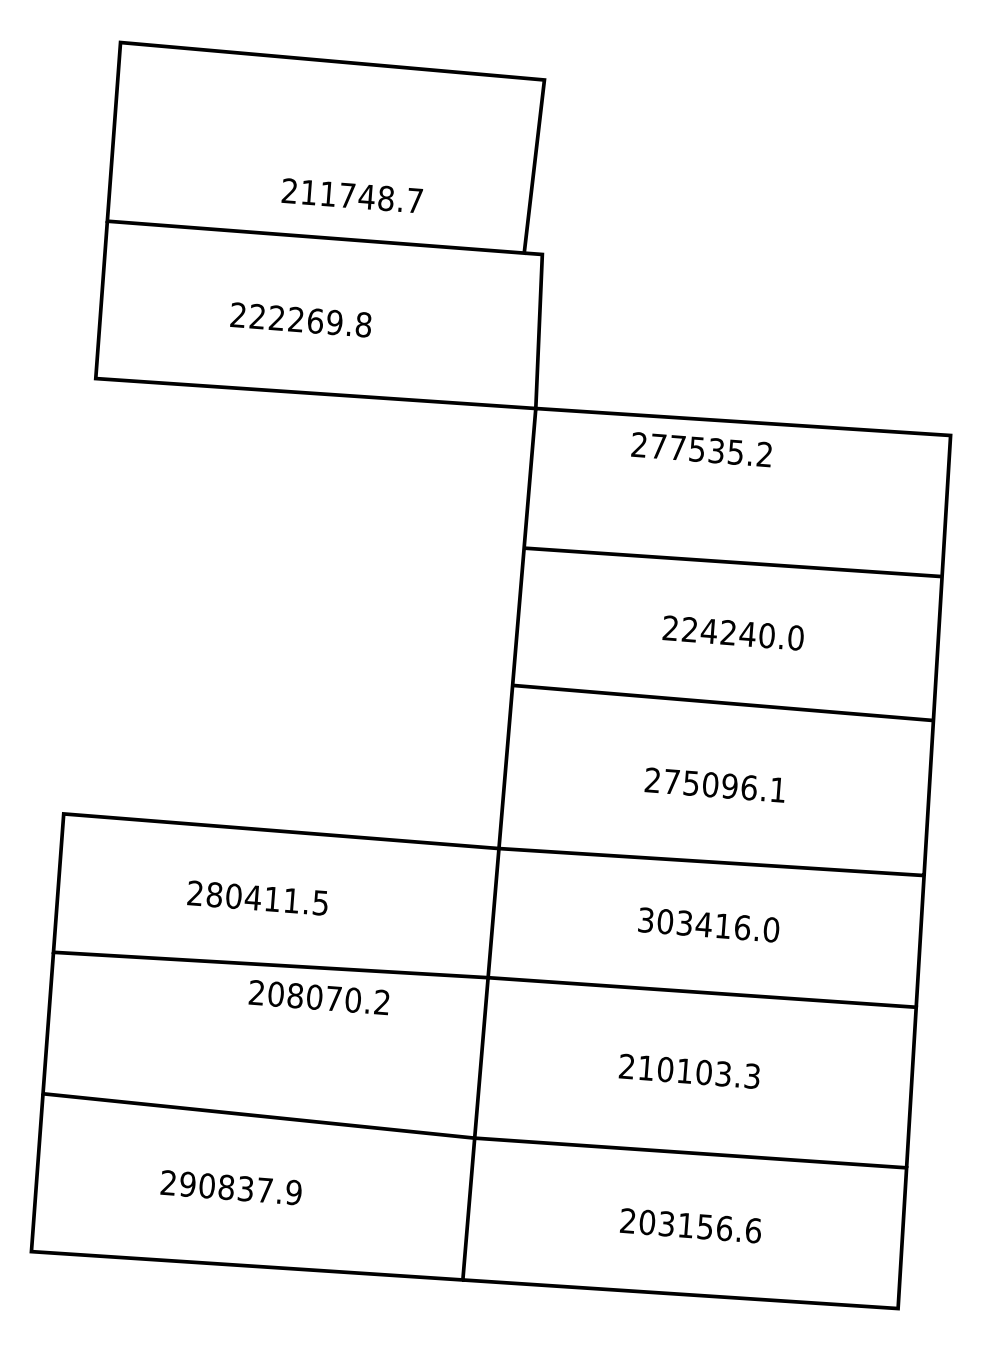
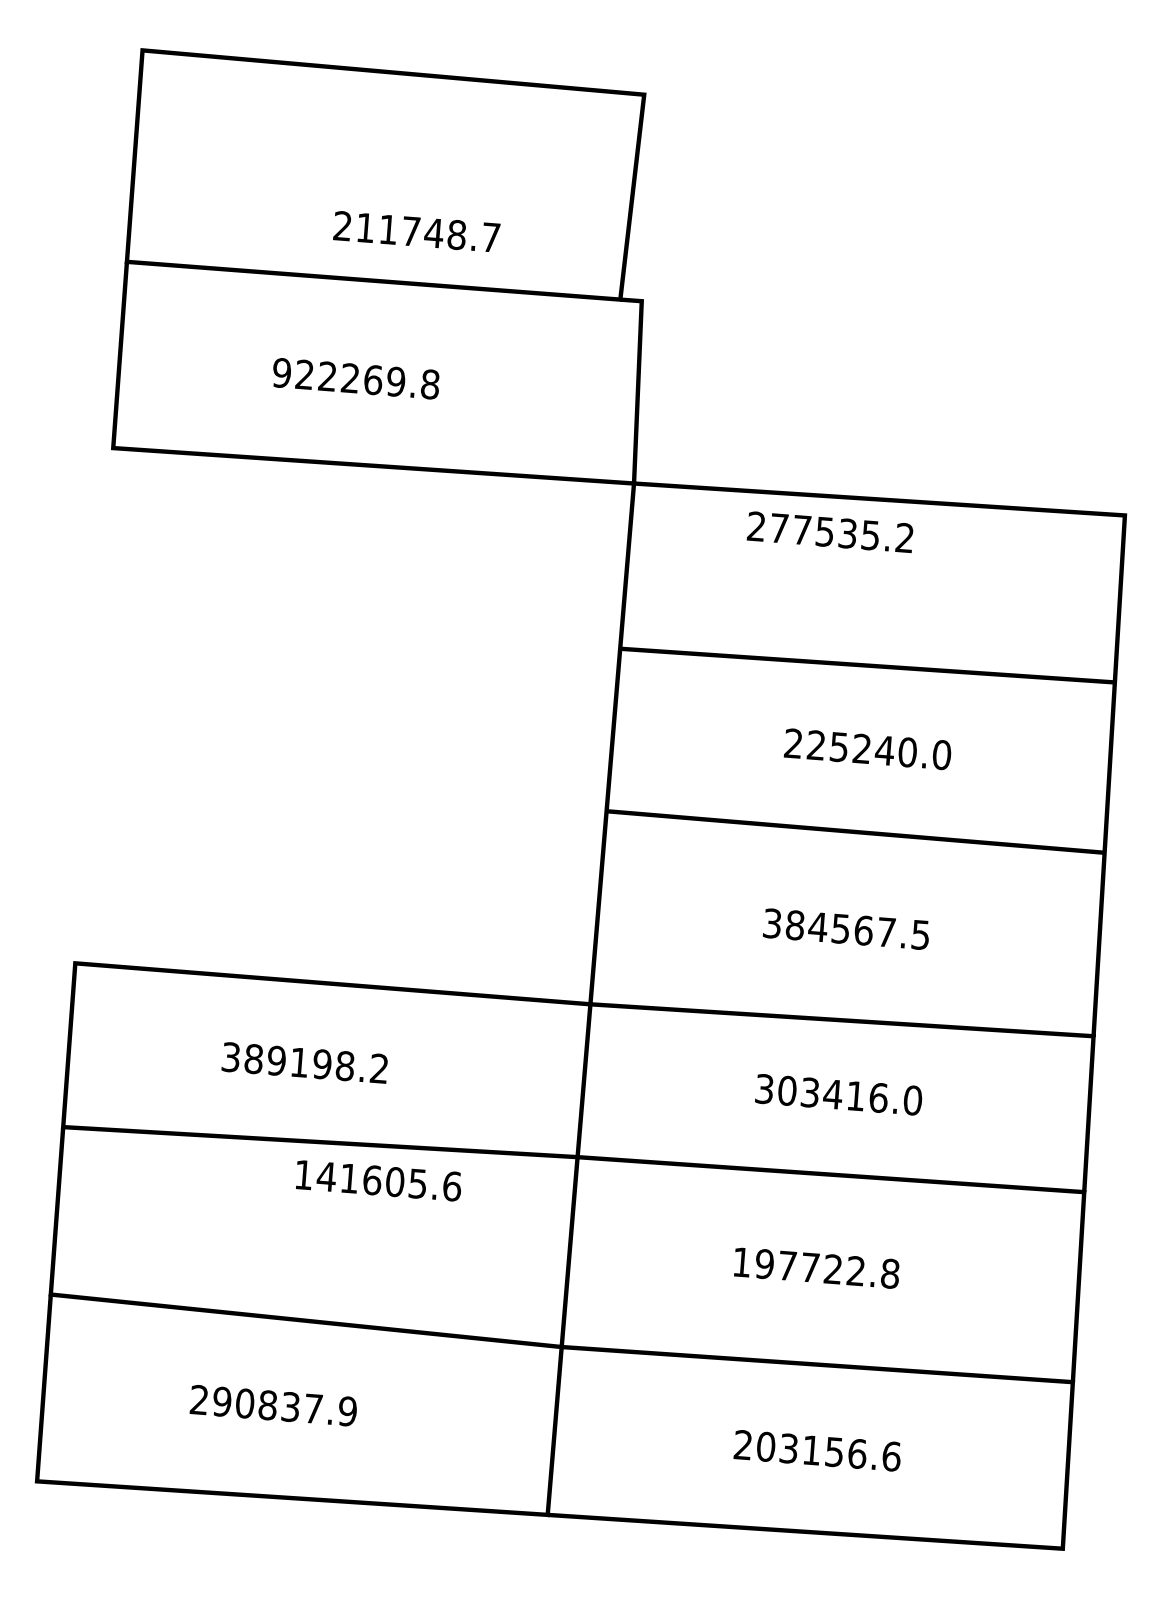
text: (237, 314) -> (280, 372), 222269.8 -> 922269.8
text: (708, 630) -> (838, 746), 224240.0 -> 225240.0
text: (714, 784) -> (845, 928), 275096.1 -> 384567.5
text: (257, 897) -> (304, 1062), 280411.5 -> 389198.2
text: (318, 997) -> (376, 1180), 208070.2 -> 141605.6
text: (688, 1070) -> (814, 1266), 210103.3 -> 197722.8

